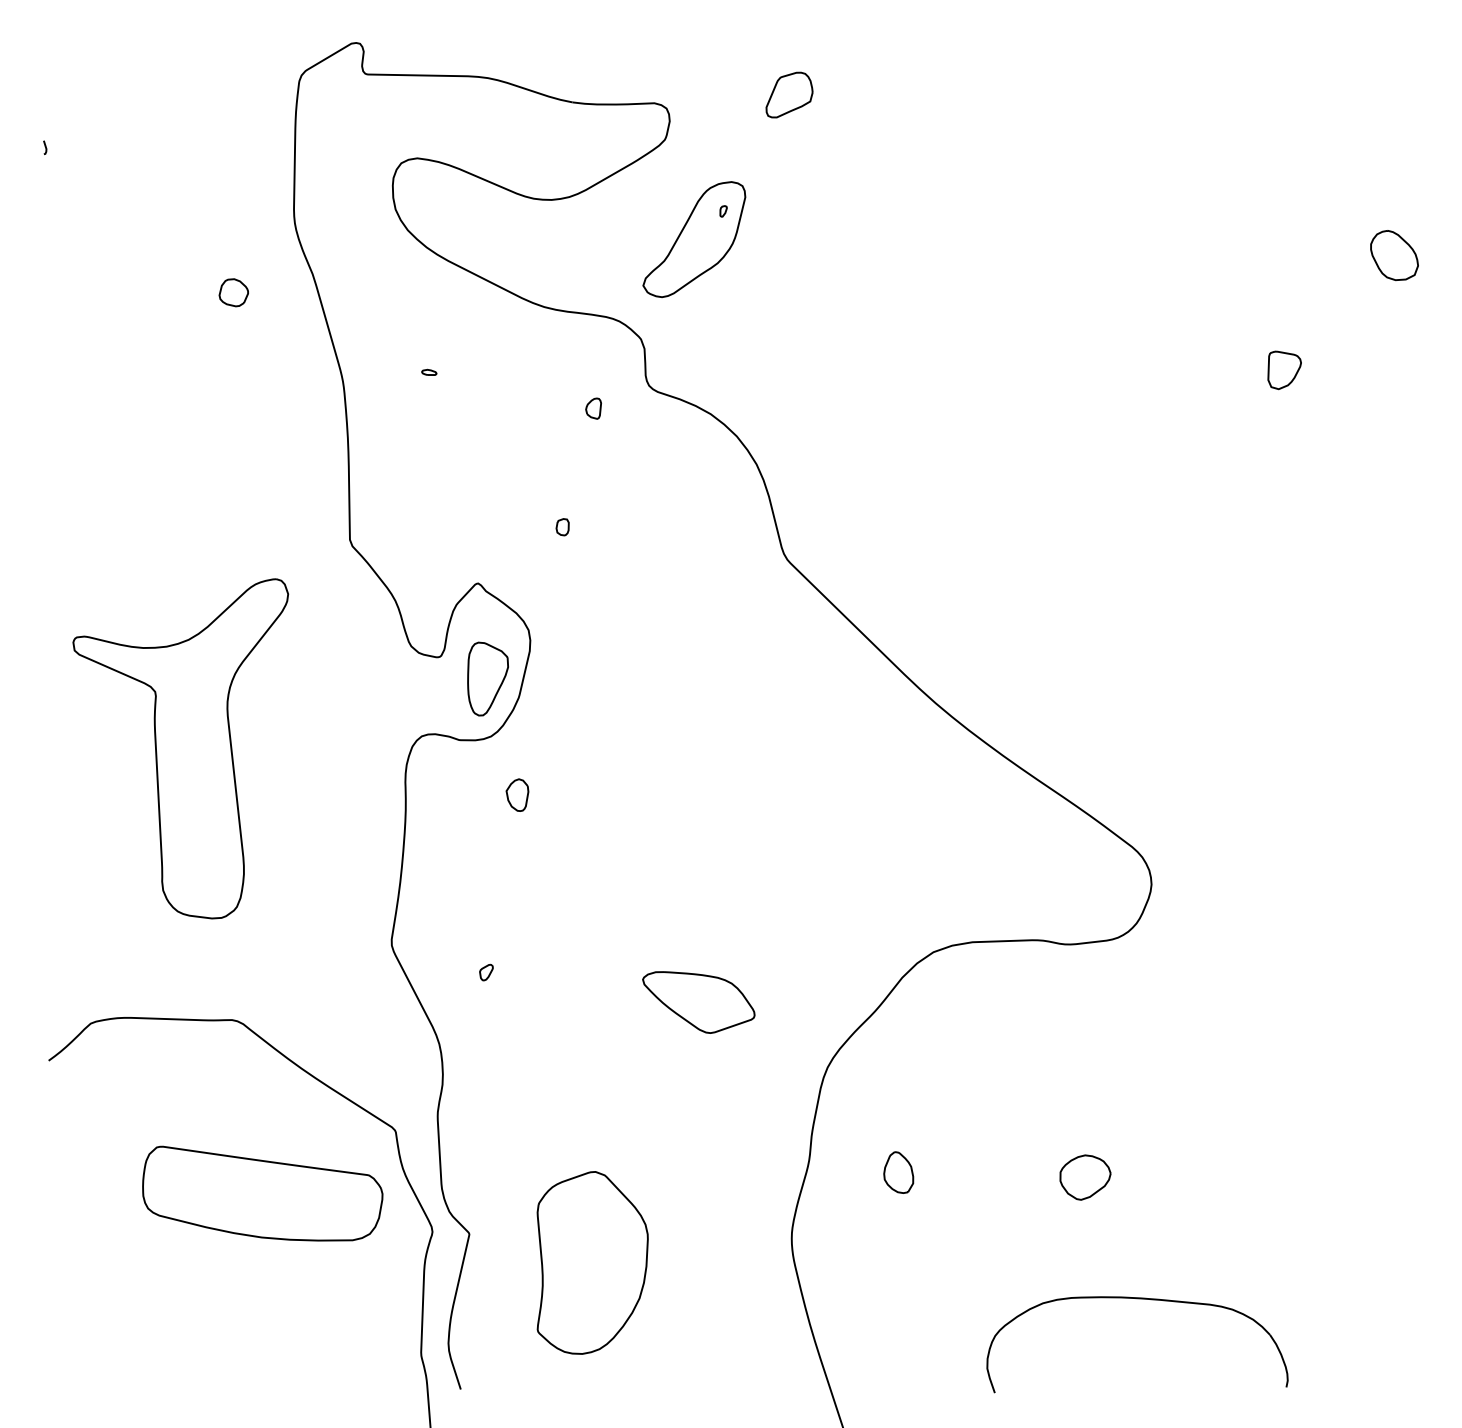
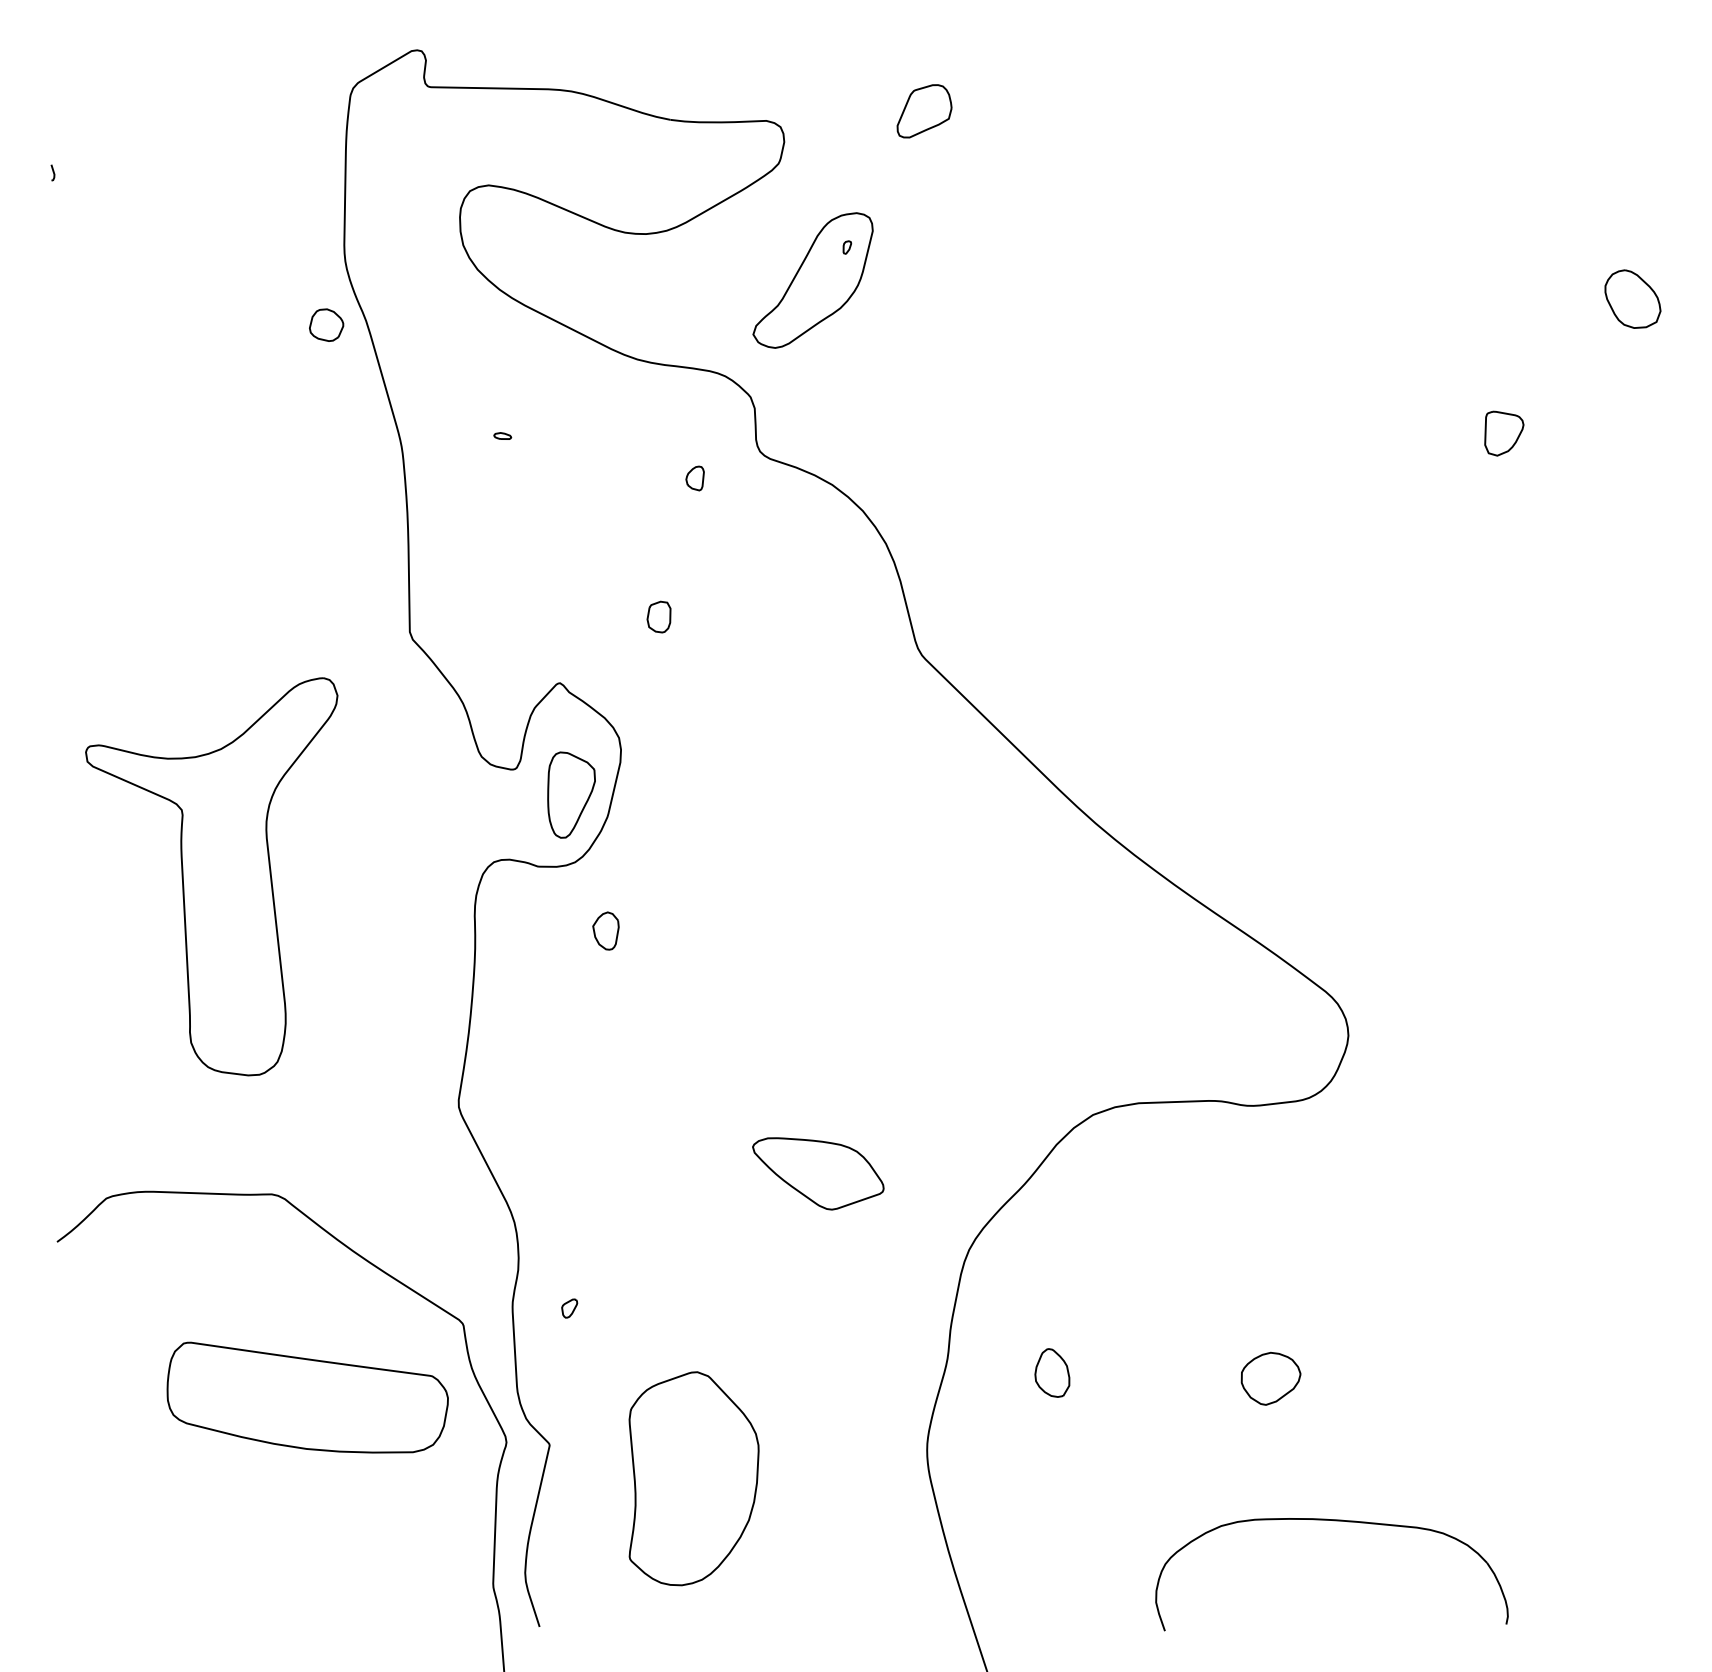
part: (233, 292) -> (326, 324), moved
part: (562, 527) -> (658, 617), size x1.6
part: (486, 972) -> (569, 1308), moved

